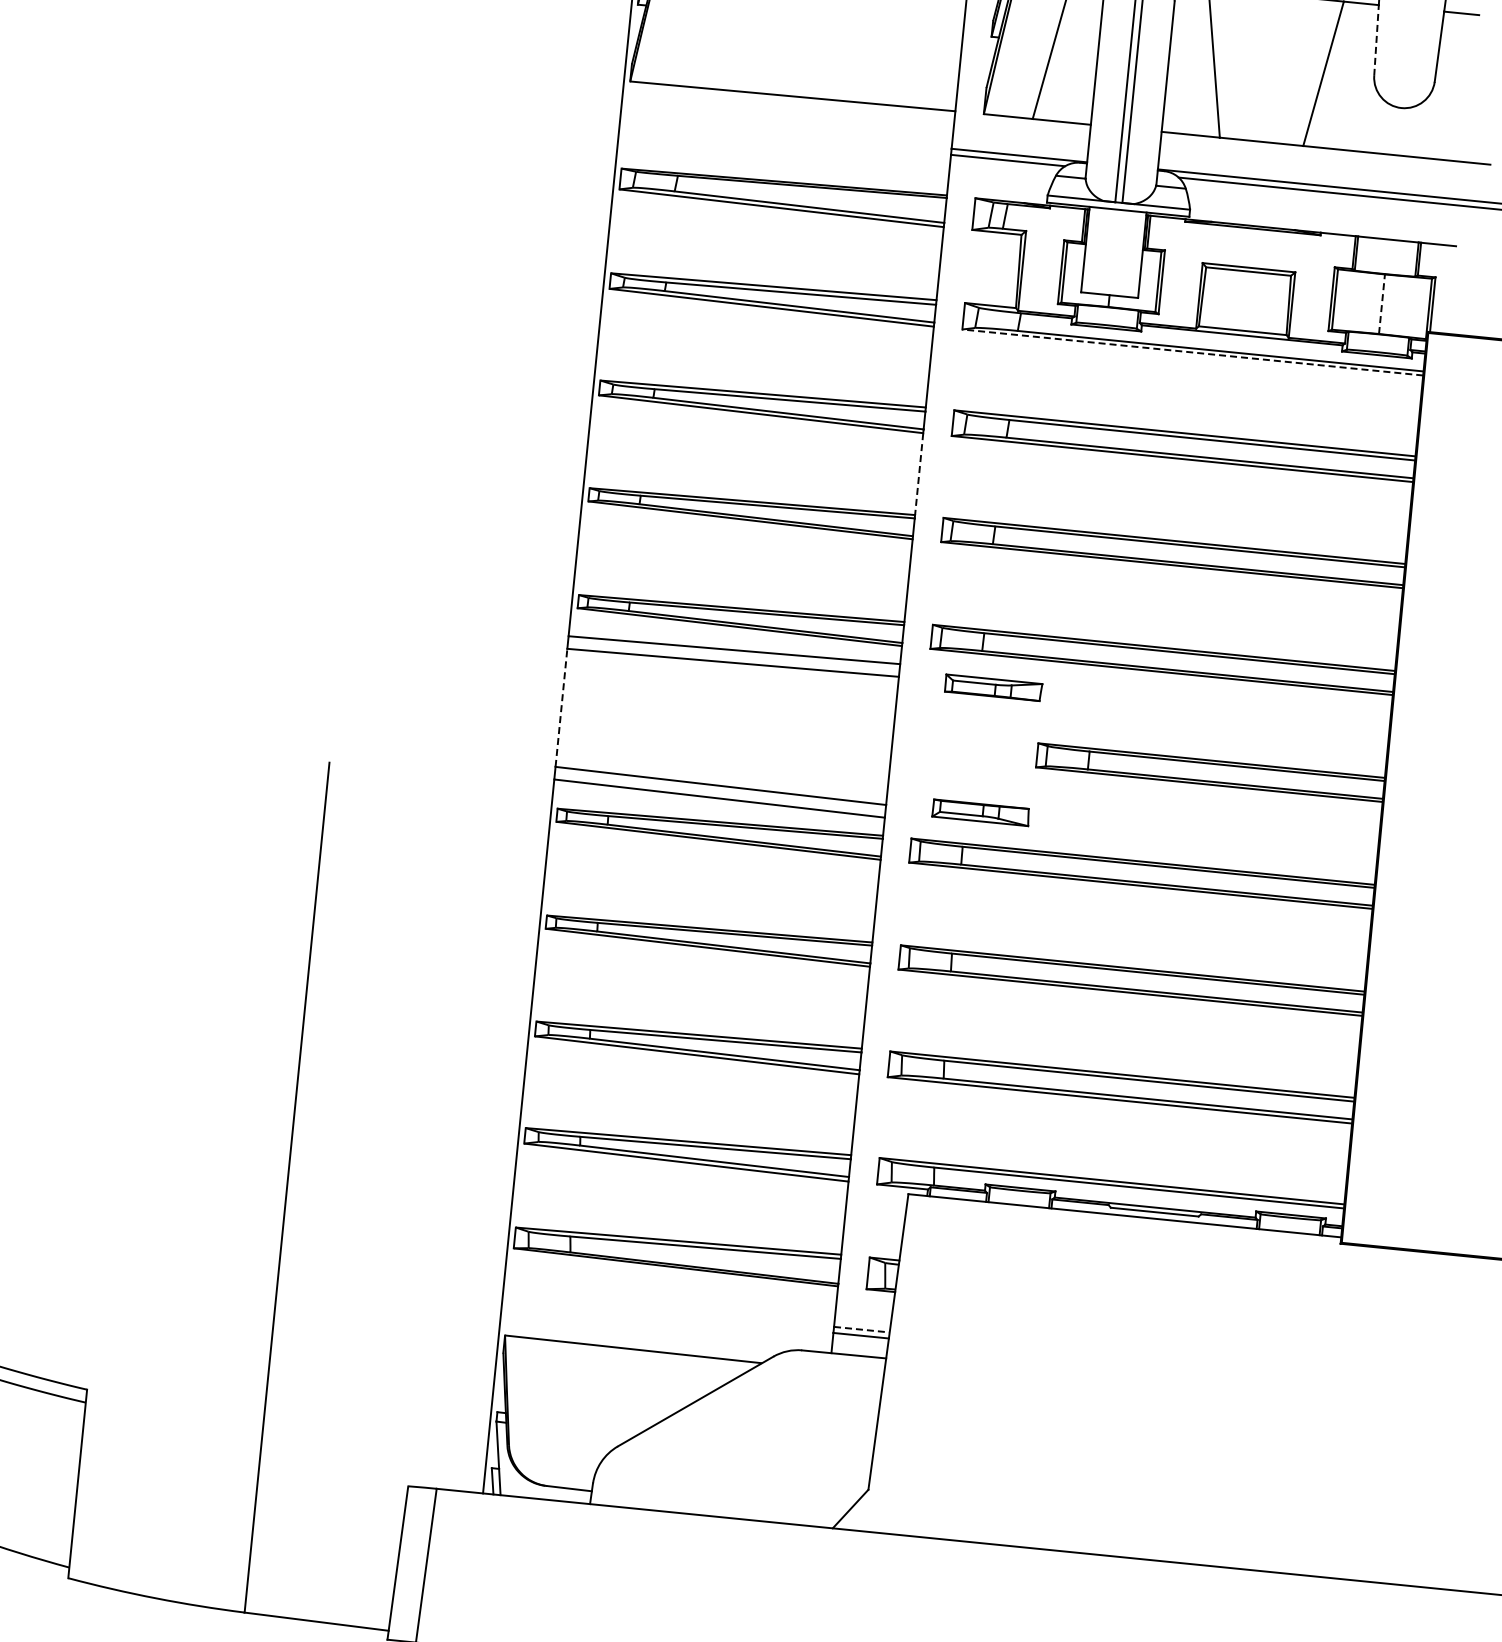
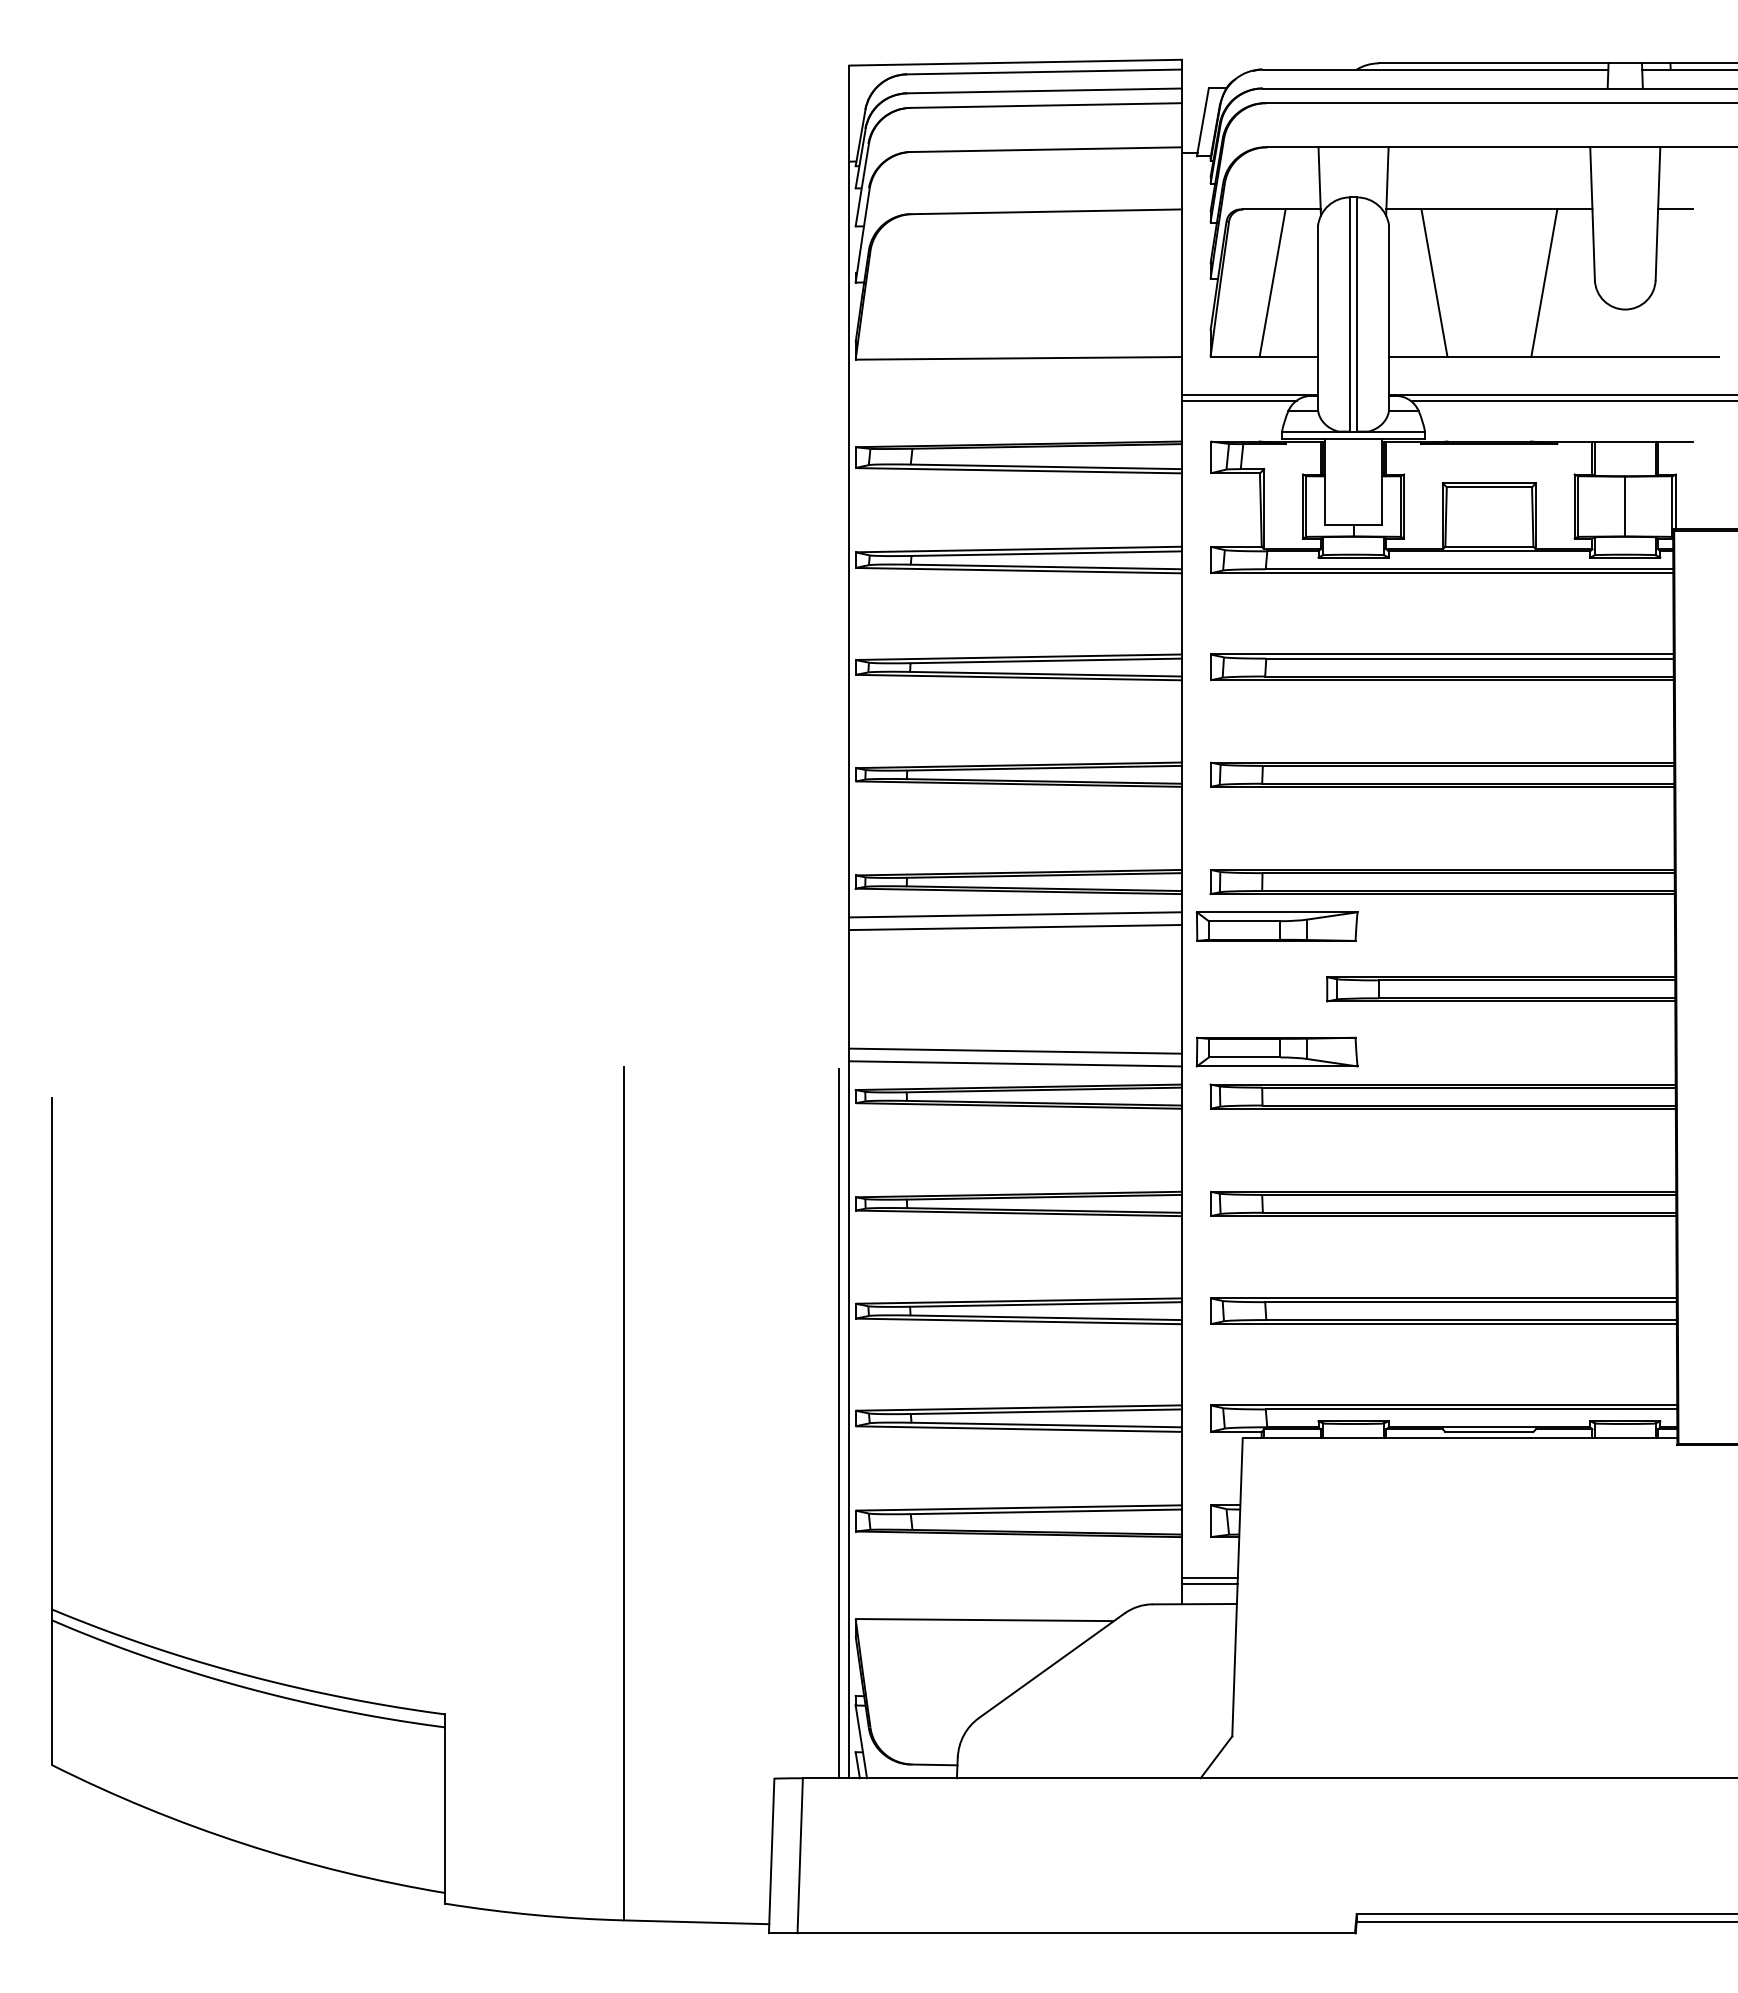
line: (1376, 40) -> (1593, 244), dashed -> solid
line: (1382, 304) -> (1625, 506), dashed -> solid
line: (1192, 352) -> (1441, 573), dashed -> solid
line: (918, 474) -> (1181, 721), dashed -> solid
part: (992, 687) -> (1276, 926), size x1.67
line: (561, 707) -> (849, 988), dashed -> solid
part: (980, 812) -> (1276, 1051), size x1.67
line: (507, 1139) -> (838, 1423), added
line: (861, 1329) -> (1209, 1577), dashed -> solid

